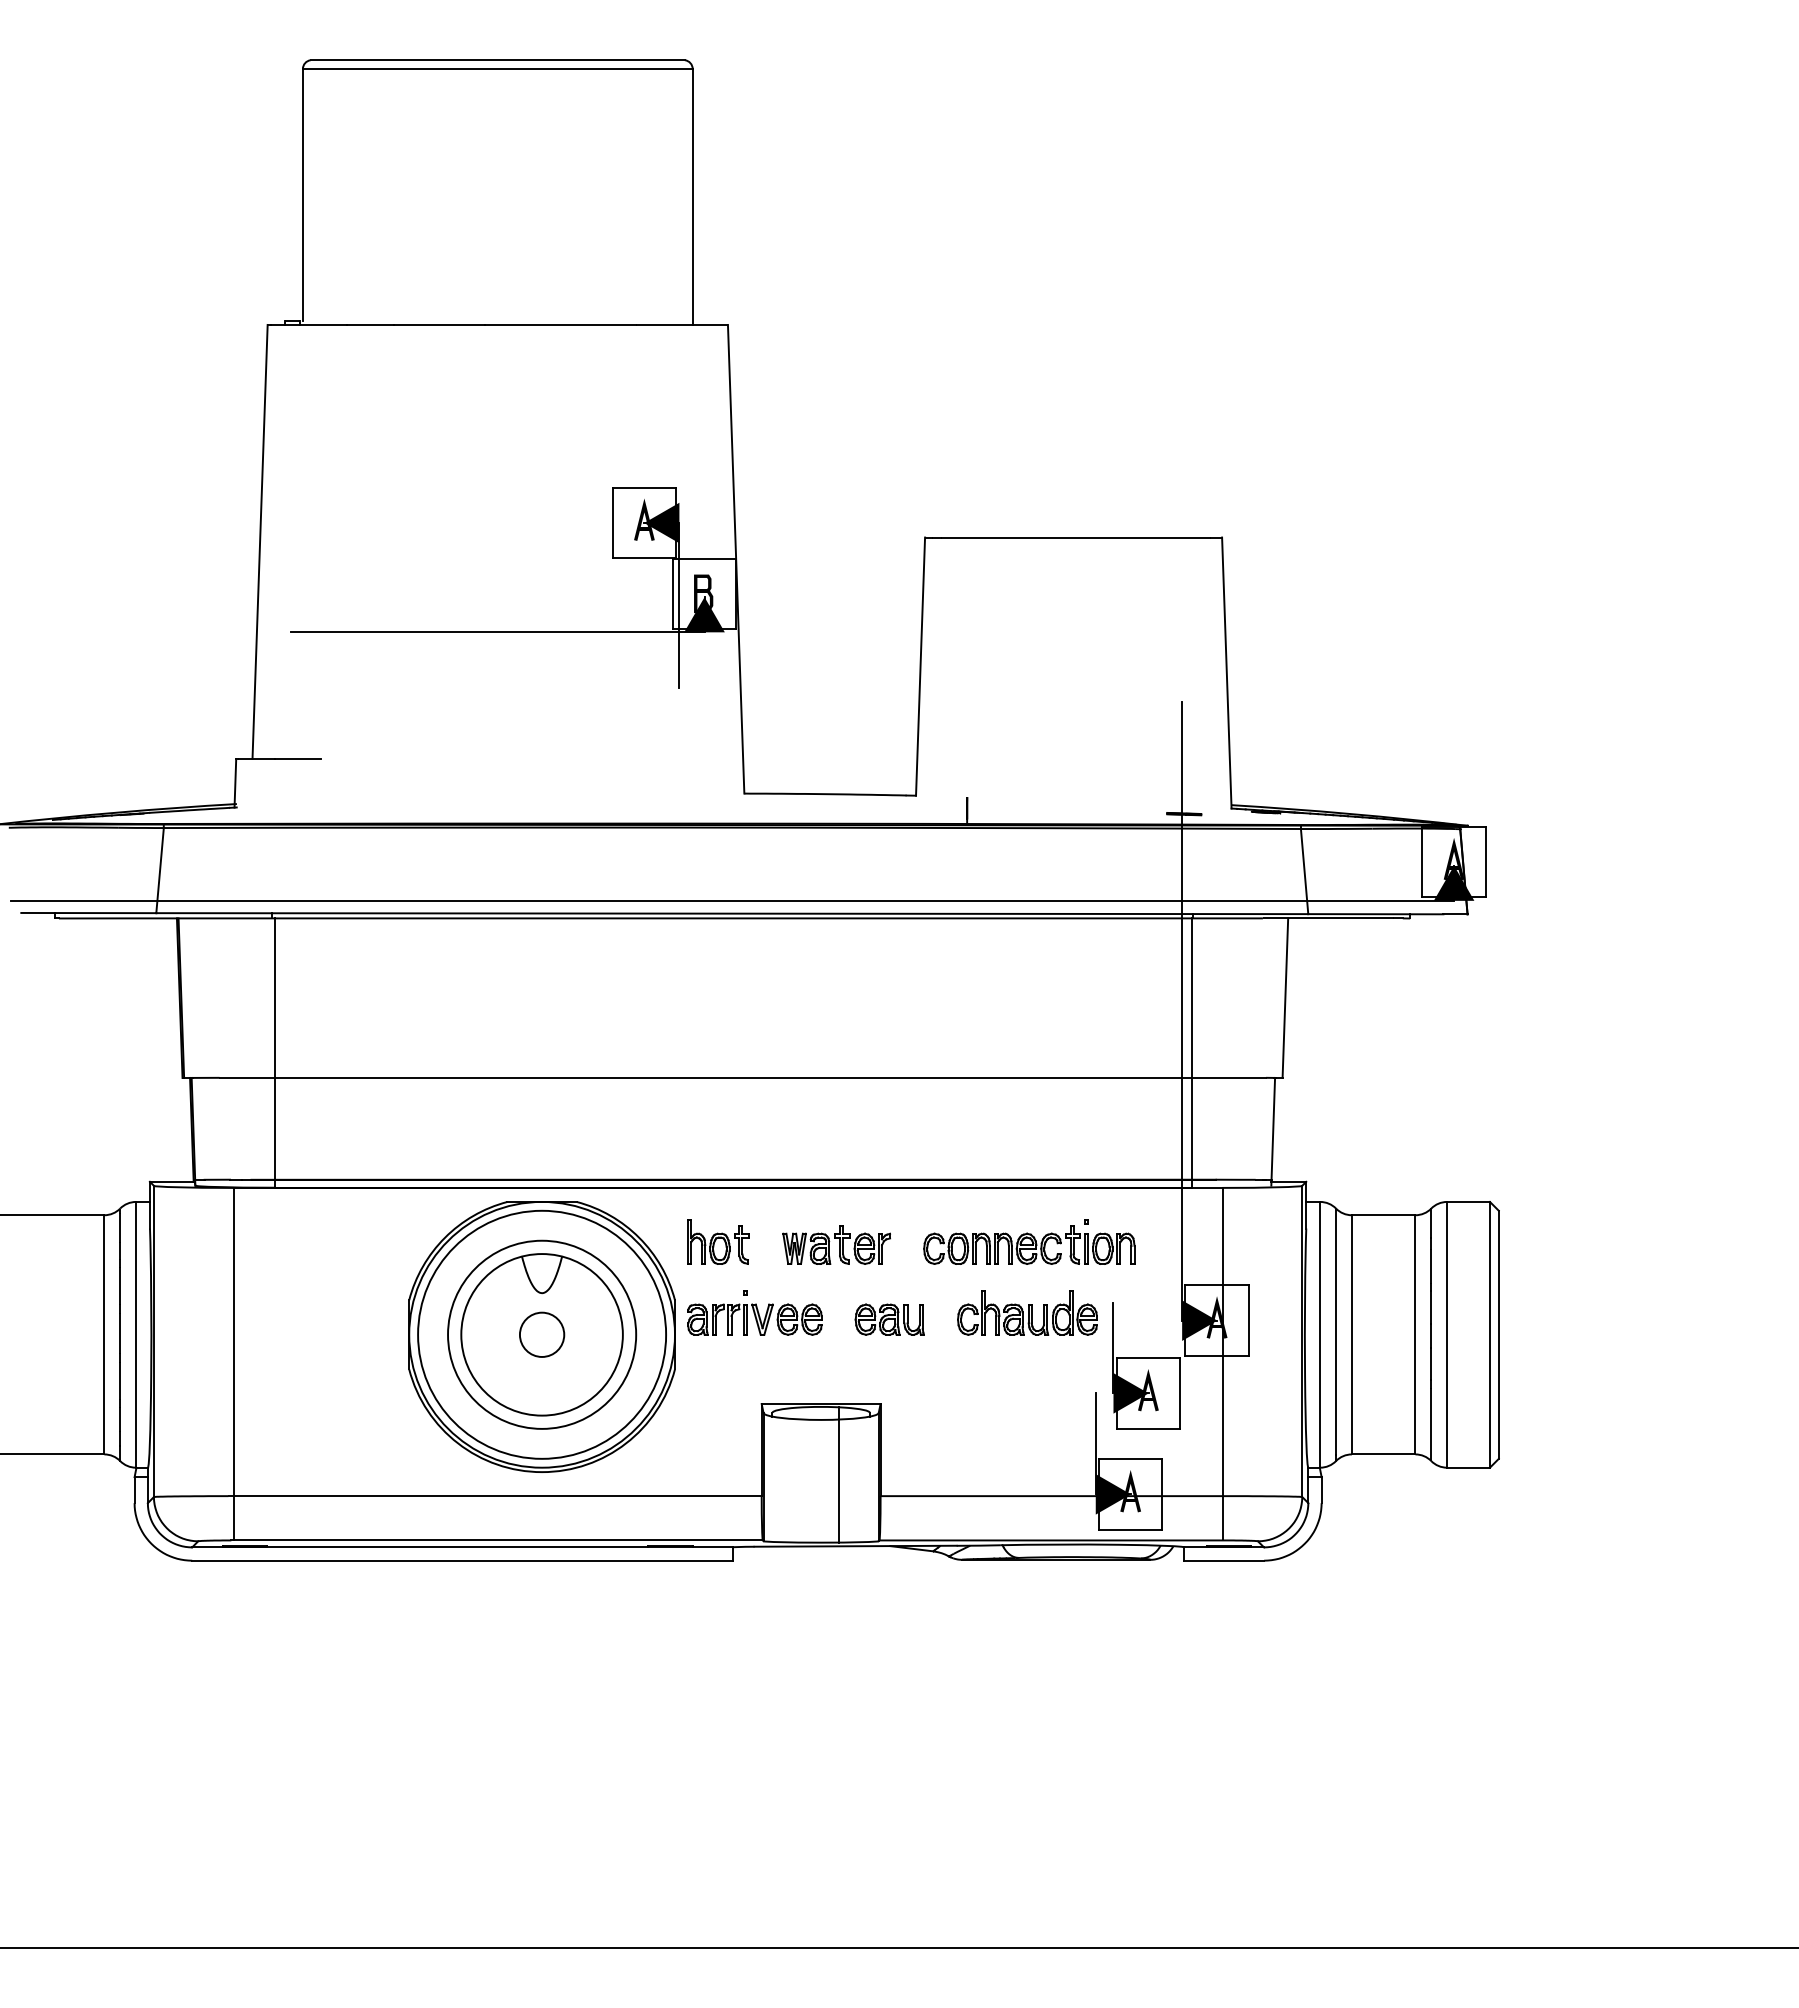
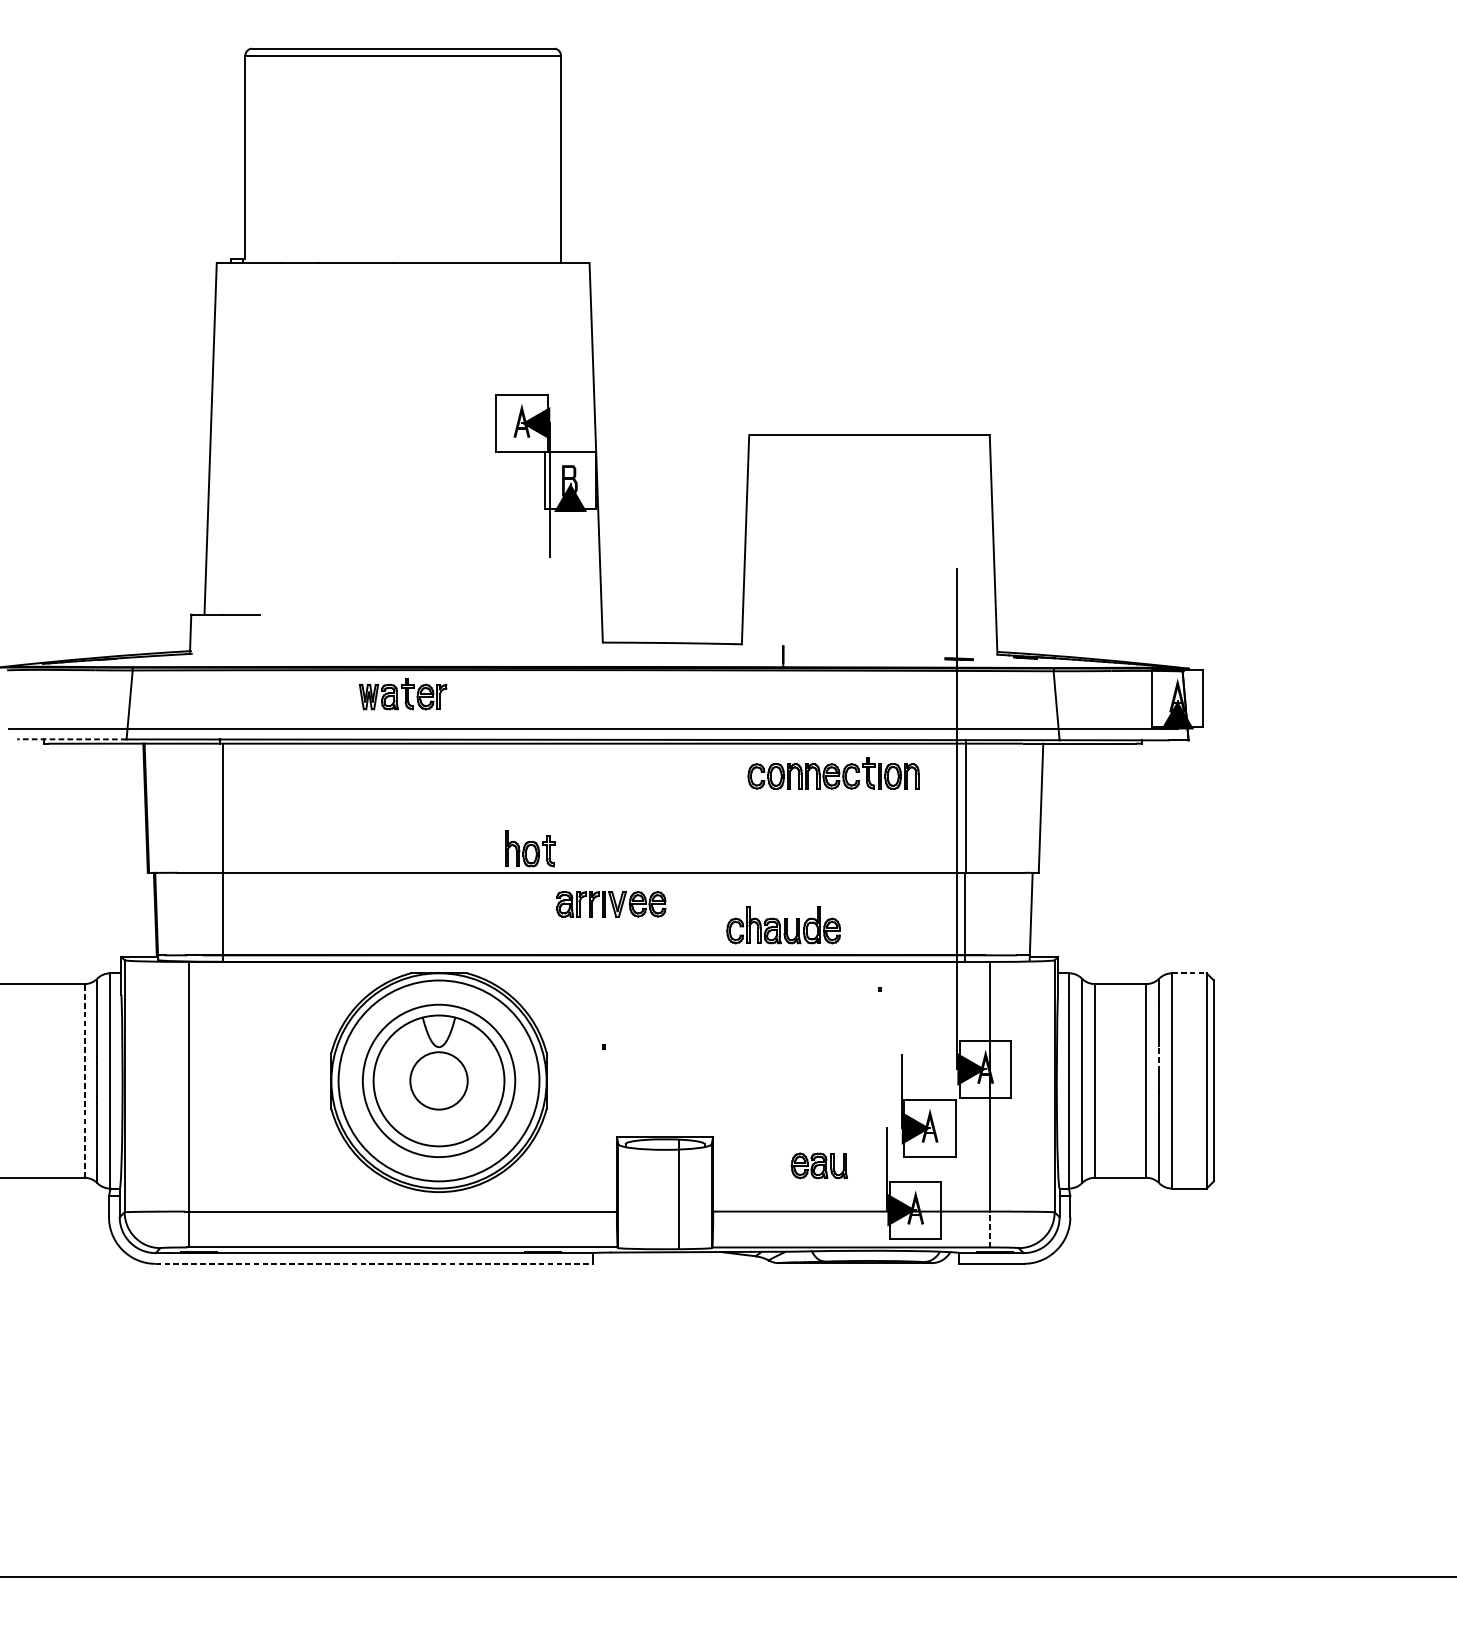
line: (497, 632) -> (402, 512), removed
line: (88, 913) -> (71, 739), solid -> dashed
line: (1469, 1201) -> (1190, 972), solid -> dashed
part: (718, 1241) -> (530, 848), moved
part: (836, 1244) -> (402, 693), moved
part: (1029, 1244) -> (833, 772), moved
line: (1431, 1307) -> (1159, 1058), solid -> dashed
part: (1027, 1312) -> (783, 925), moved
part: (754, 1319) -> (611, 904), moved
part: (889, 1319) -> (819, 1165), moved
line: (104, 1334) -> (84, 1080), solid -> dashed
circle: (541, 1334) -> (438, 1080), size x1.6
line: (1222, 1517) -> (990, 1228), solid -> dashed
line: (462, 1560) -> (374, 1263), solid -> dashed

